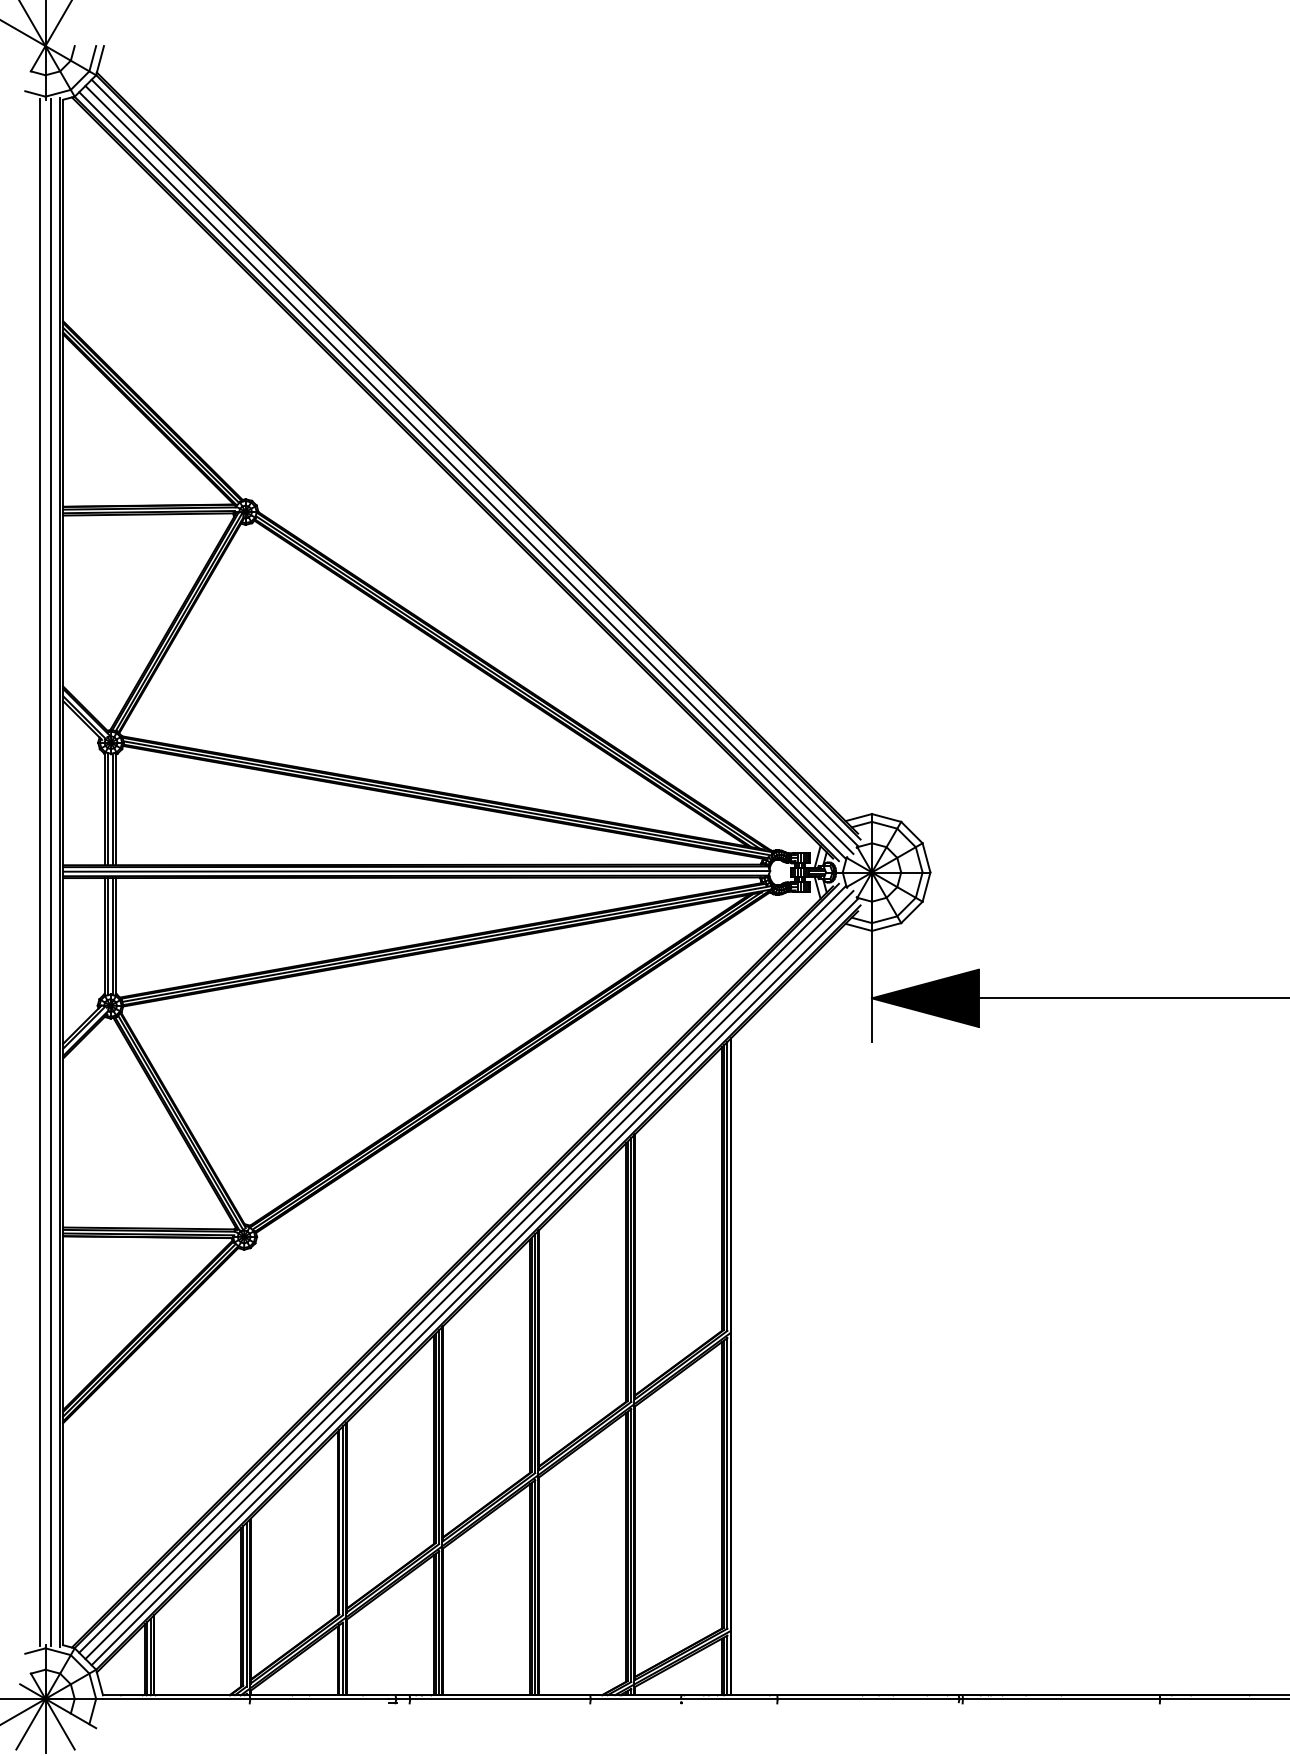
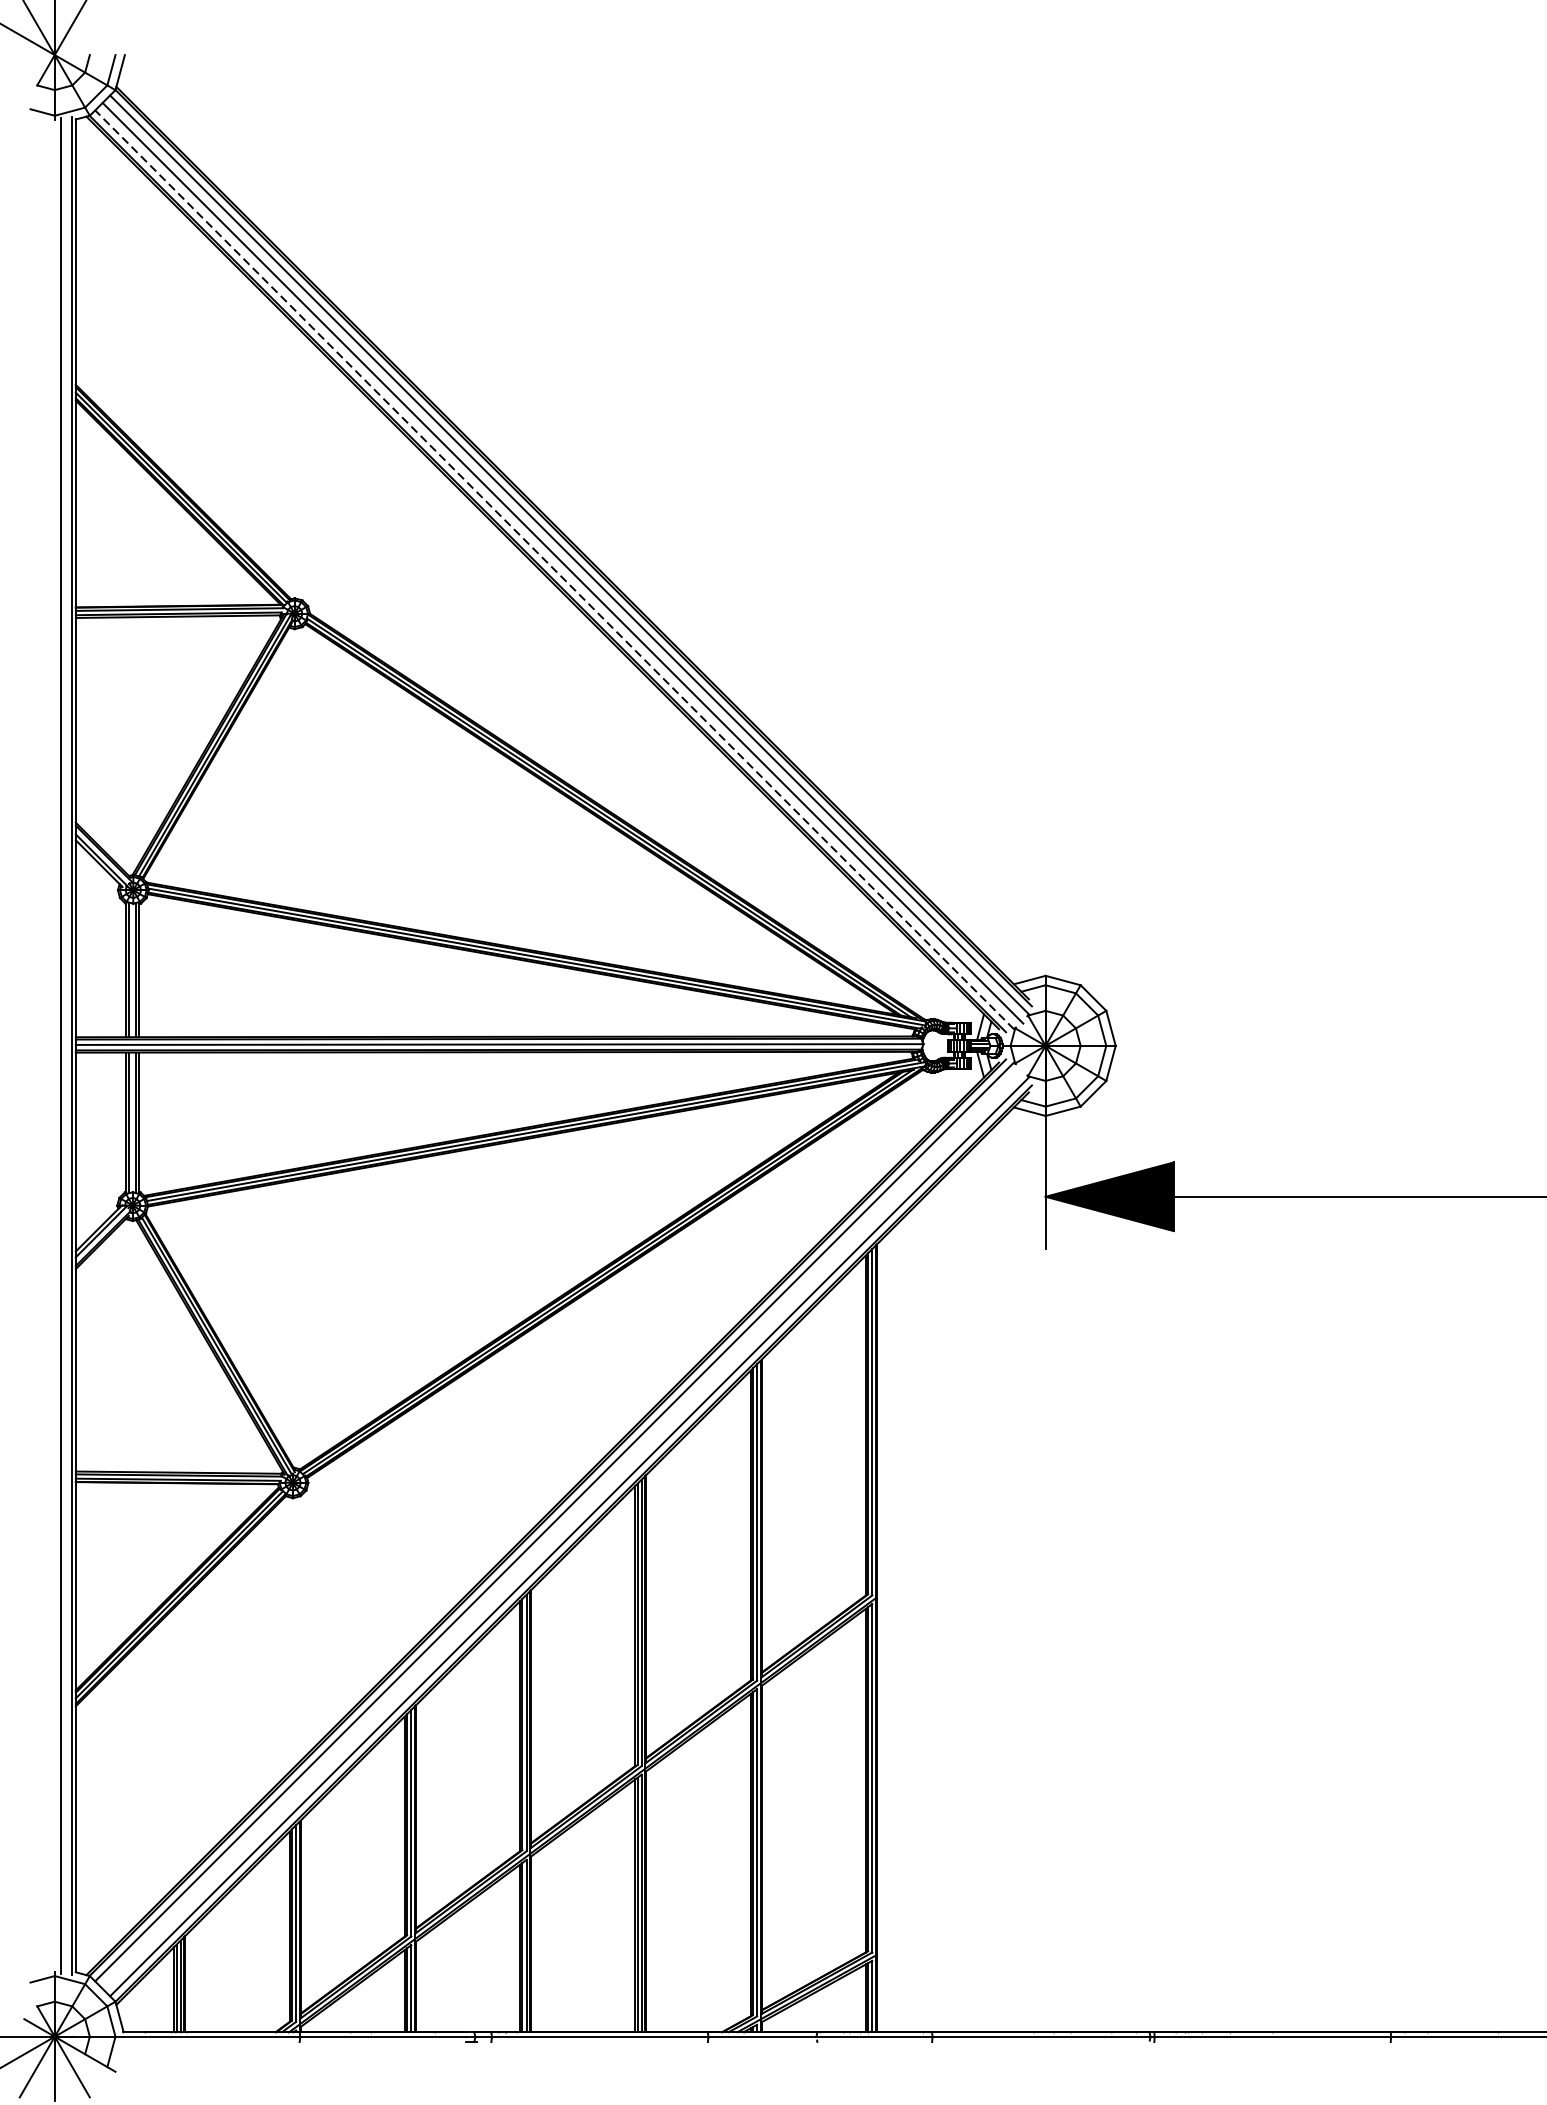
line: (462, 475) -> (554, 569), solid -> dashed
line: (40, 872) -> (48, 1045), removed
line: (469, 1275) -> (563, 1529), removed

